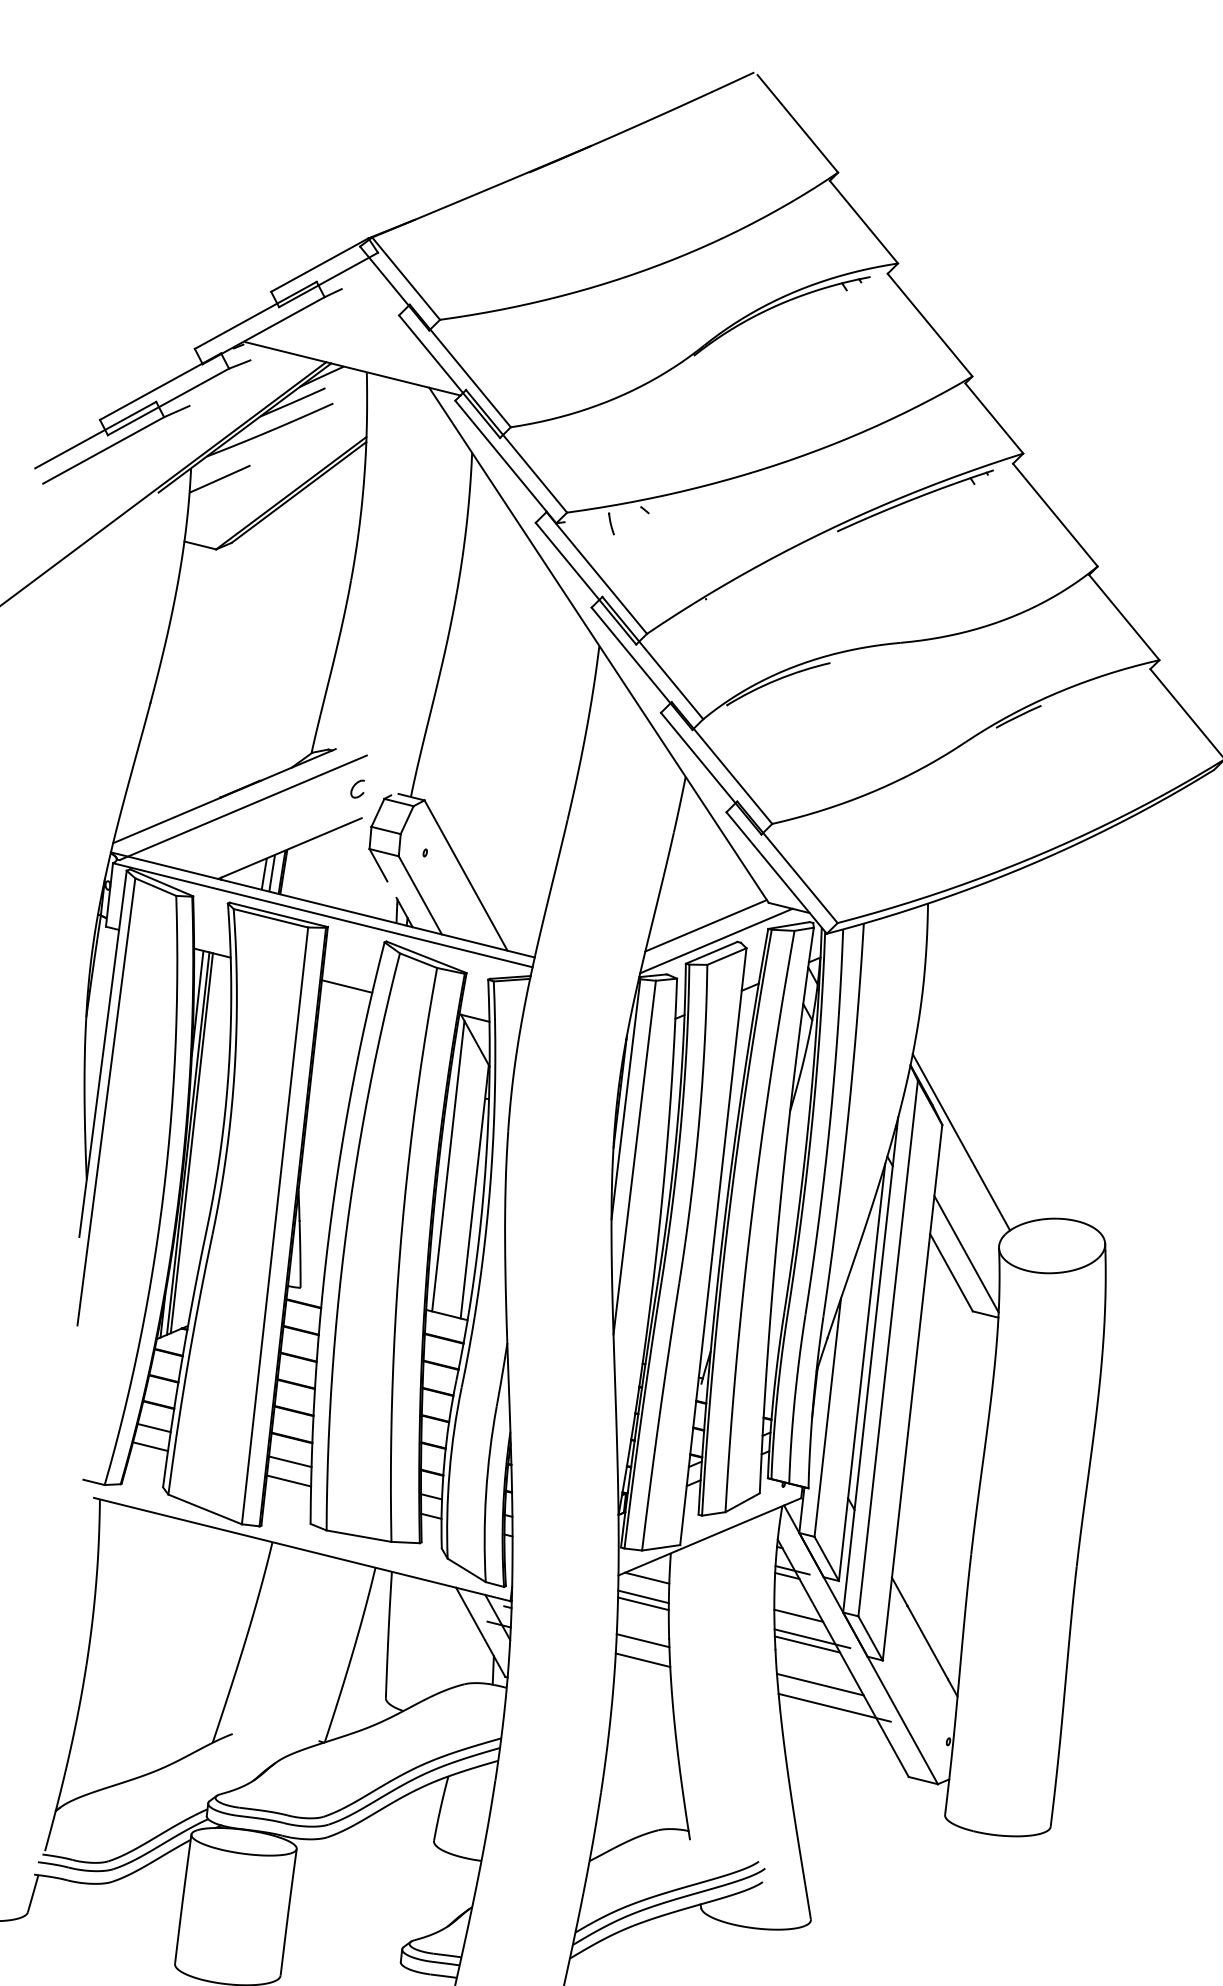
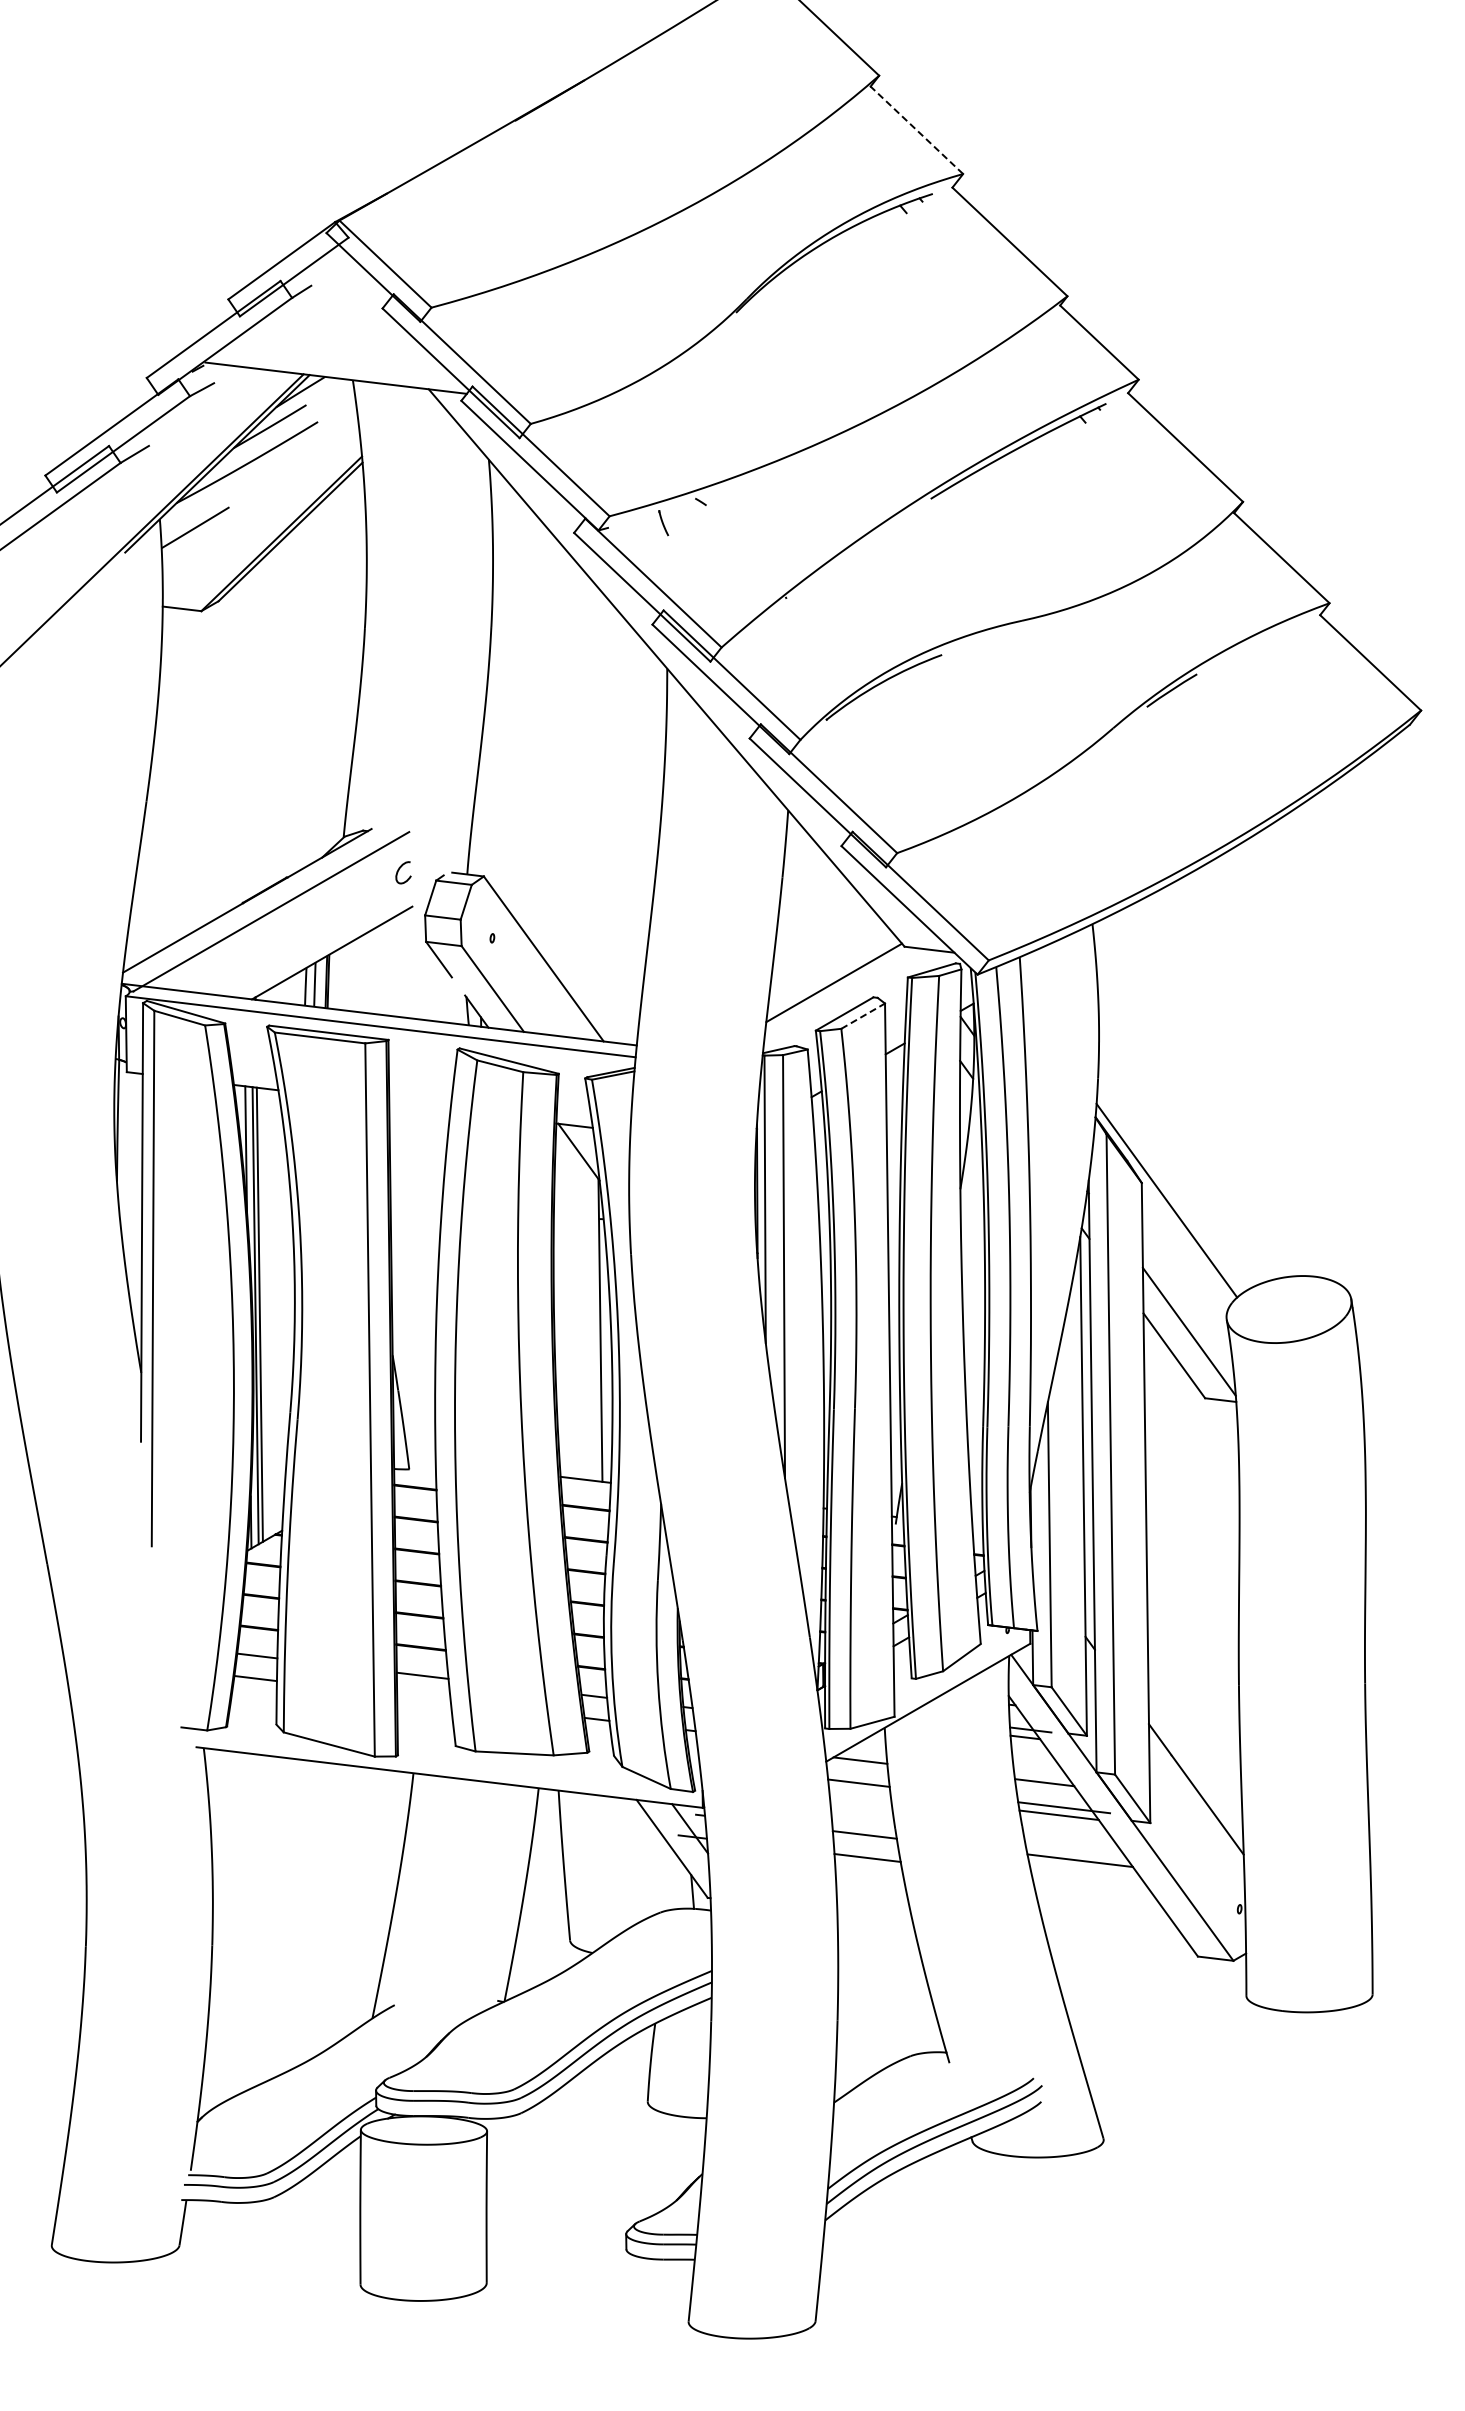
line: (863, 222) -> (916, 130), solid -> dashed
line: (716, 941) -> (848, 999), removed
line: (727, 956) -> (863, 1015), solid -> dashed
line: (346, 985) -> (419, 1106), removed
line: (448, 1165) -> (565, 1303), removed
line: (288, 1480) -> (423, 1698), removed
line: (643, 1603) -> (859, 1791), removed
line: (834, 1707) -> (1100, 1885), removed

